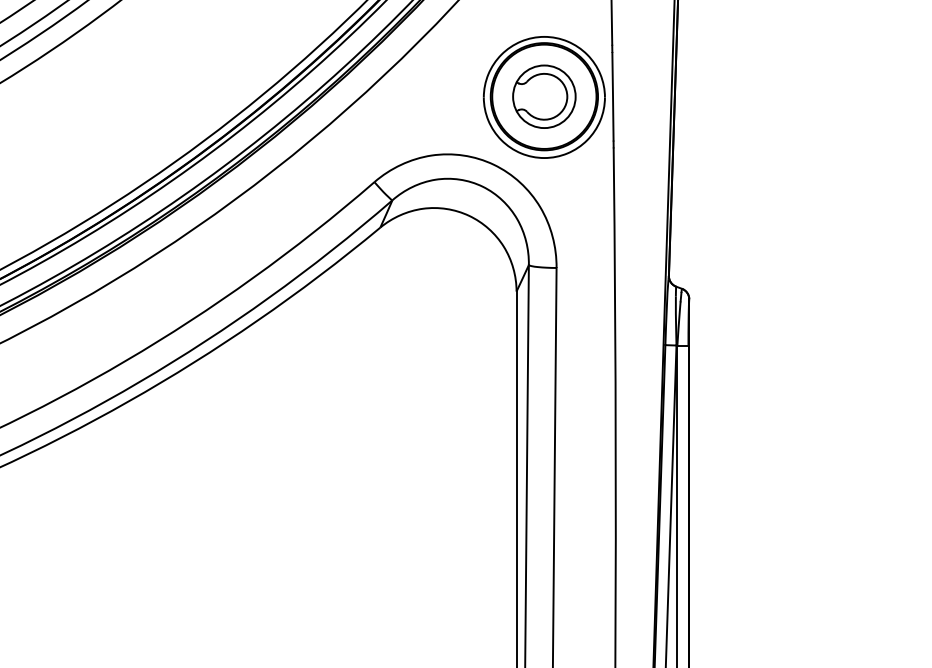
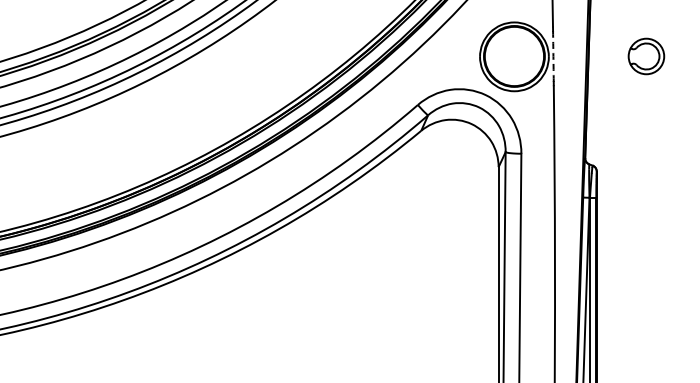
part: (544, 96) -> (646, 56), moved
arc: (613, 96) -> (553, 56), solid -> dashed

